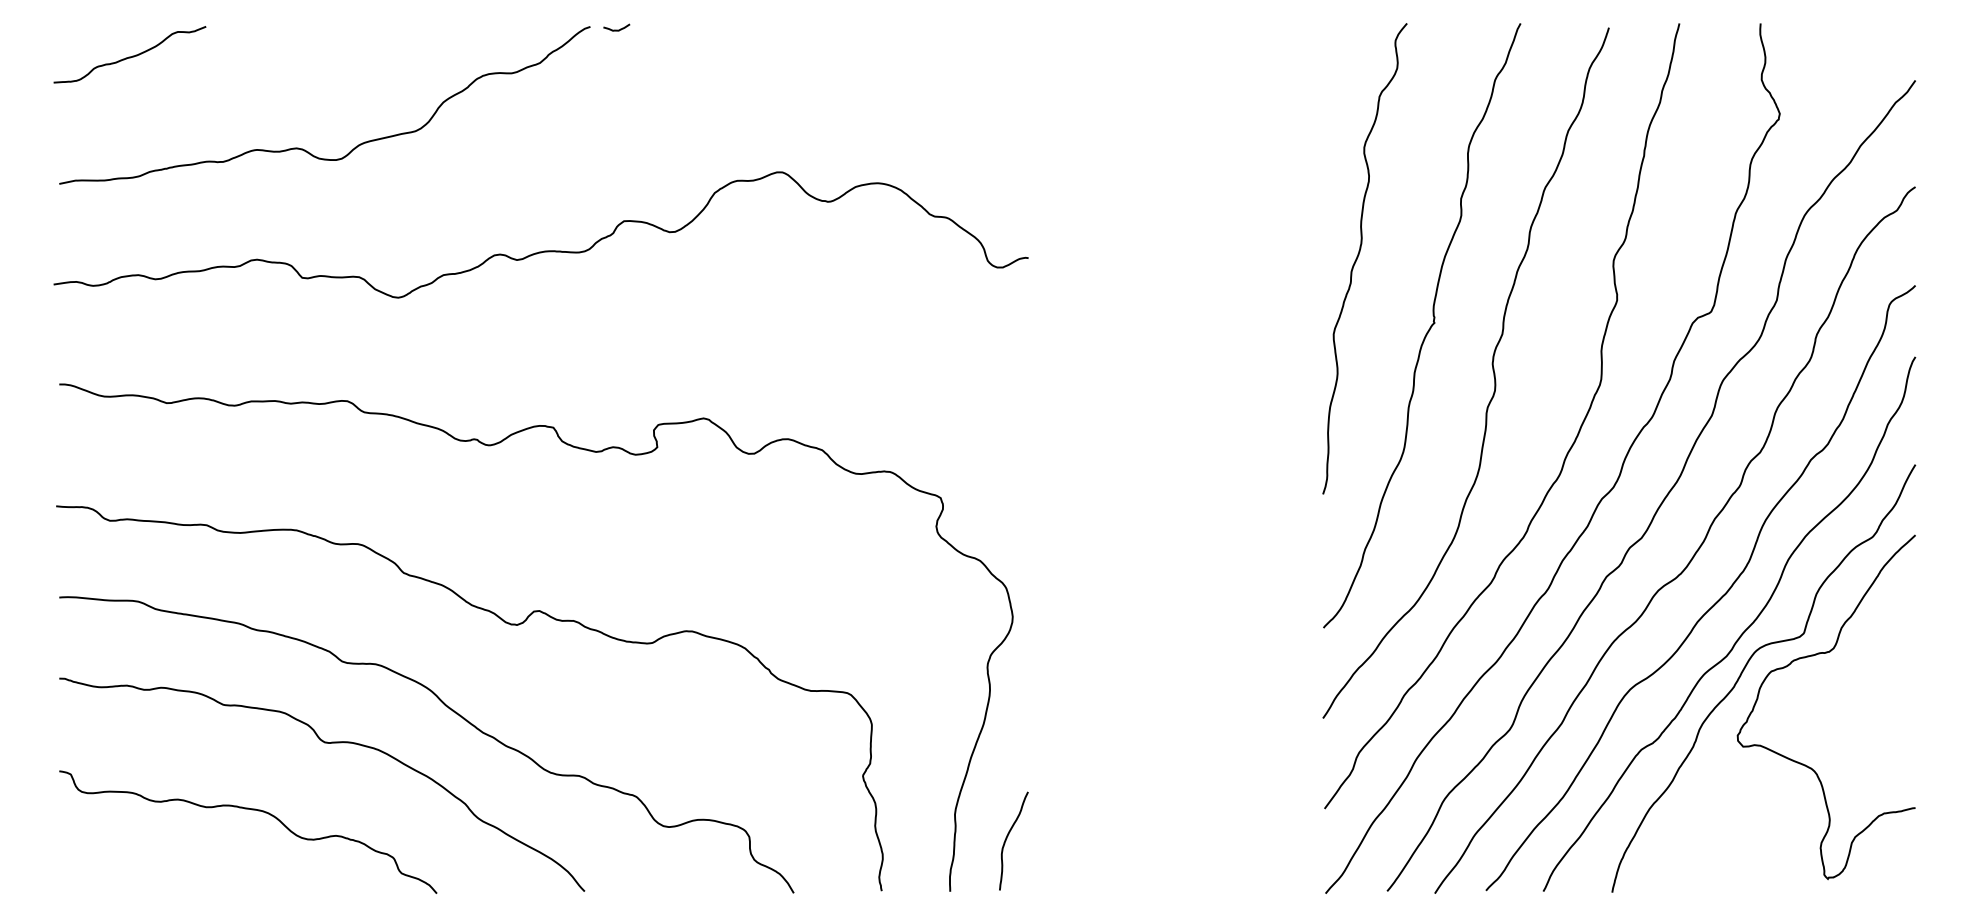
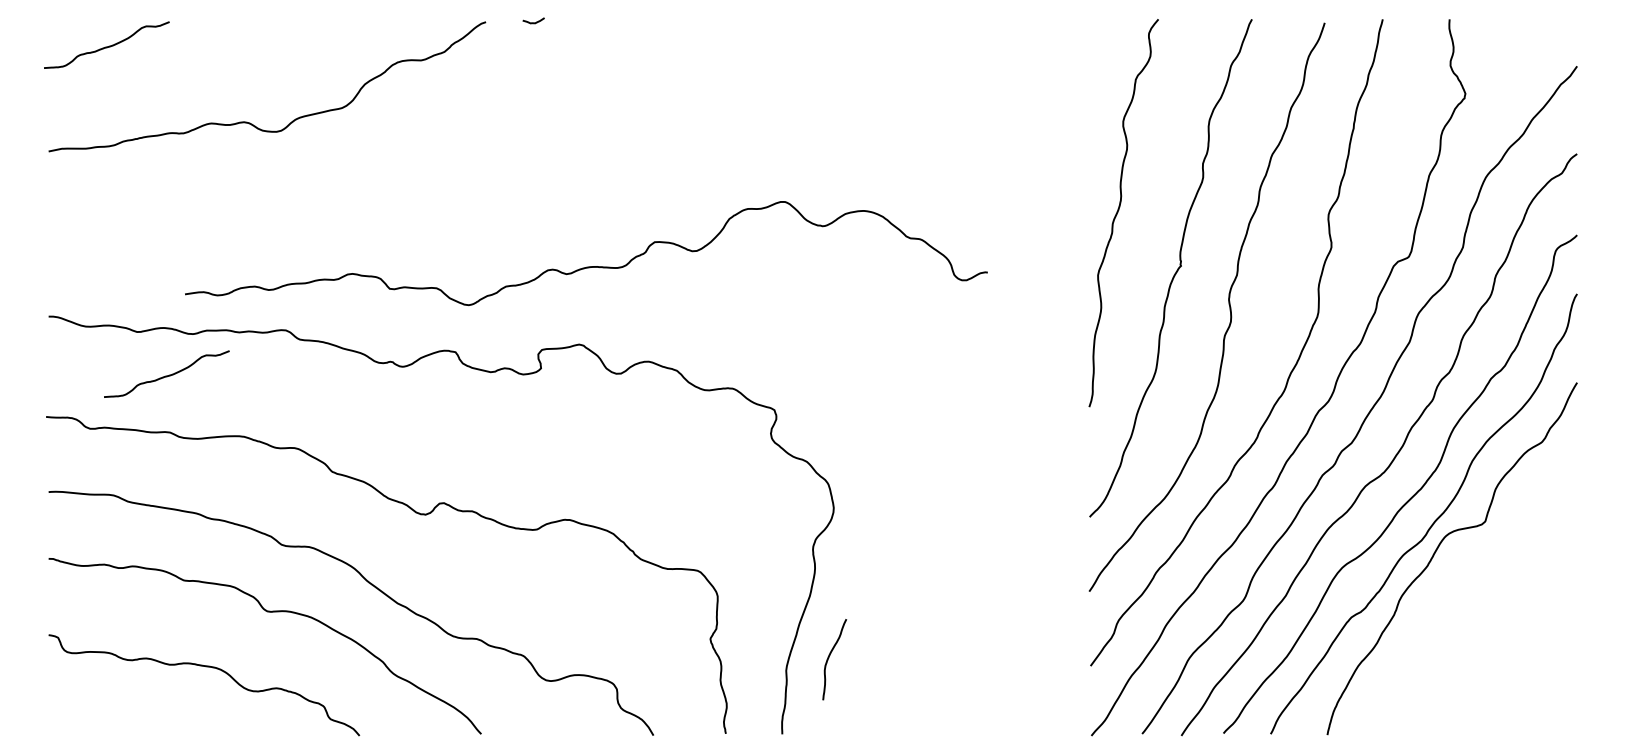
curve: (616, 29) -> (533, 22), moved
curve: (541, 250) -> (586, 266), moved
curve: (202, 455) -> (166, 375), added
curve: (1815, 656) -> (1494, 540), removed
curve: (1007, 839) -> (829, 658), moved

